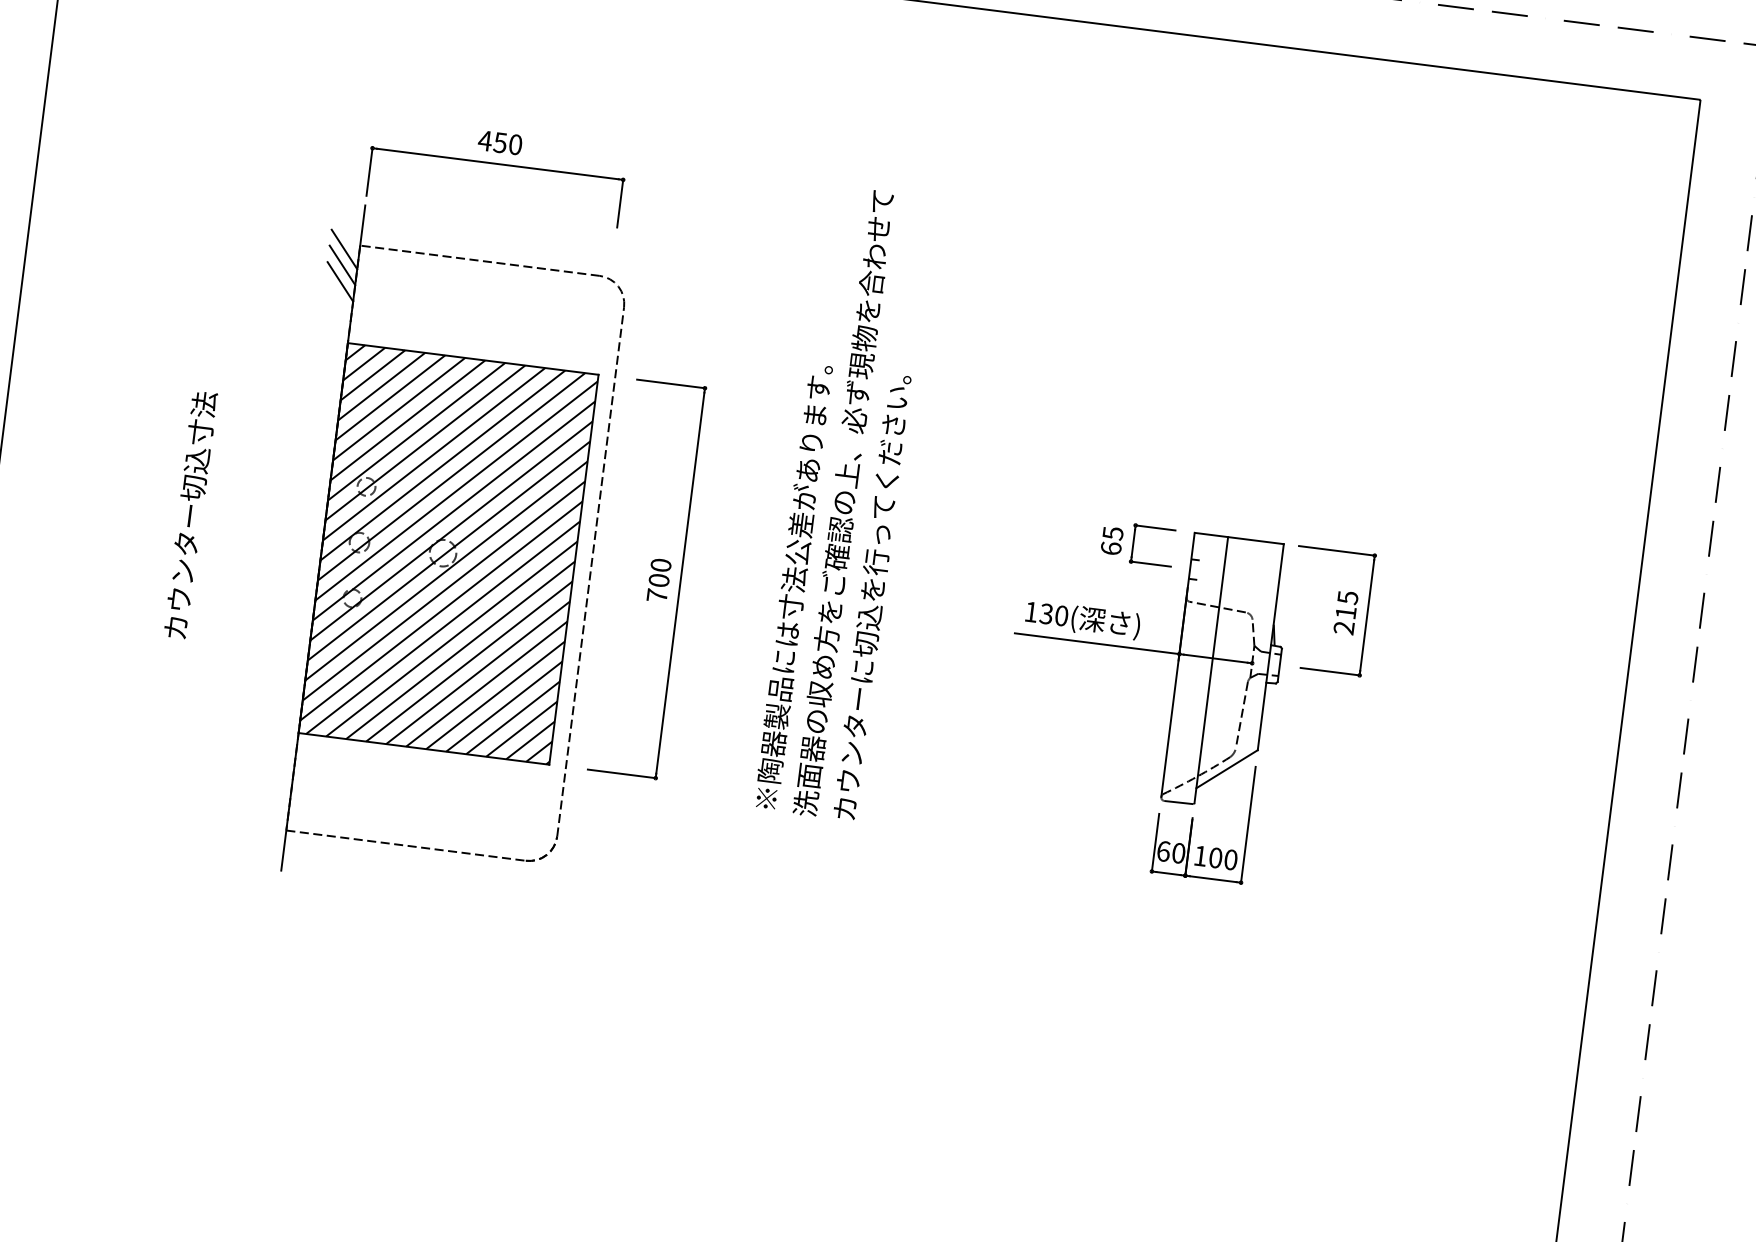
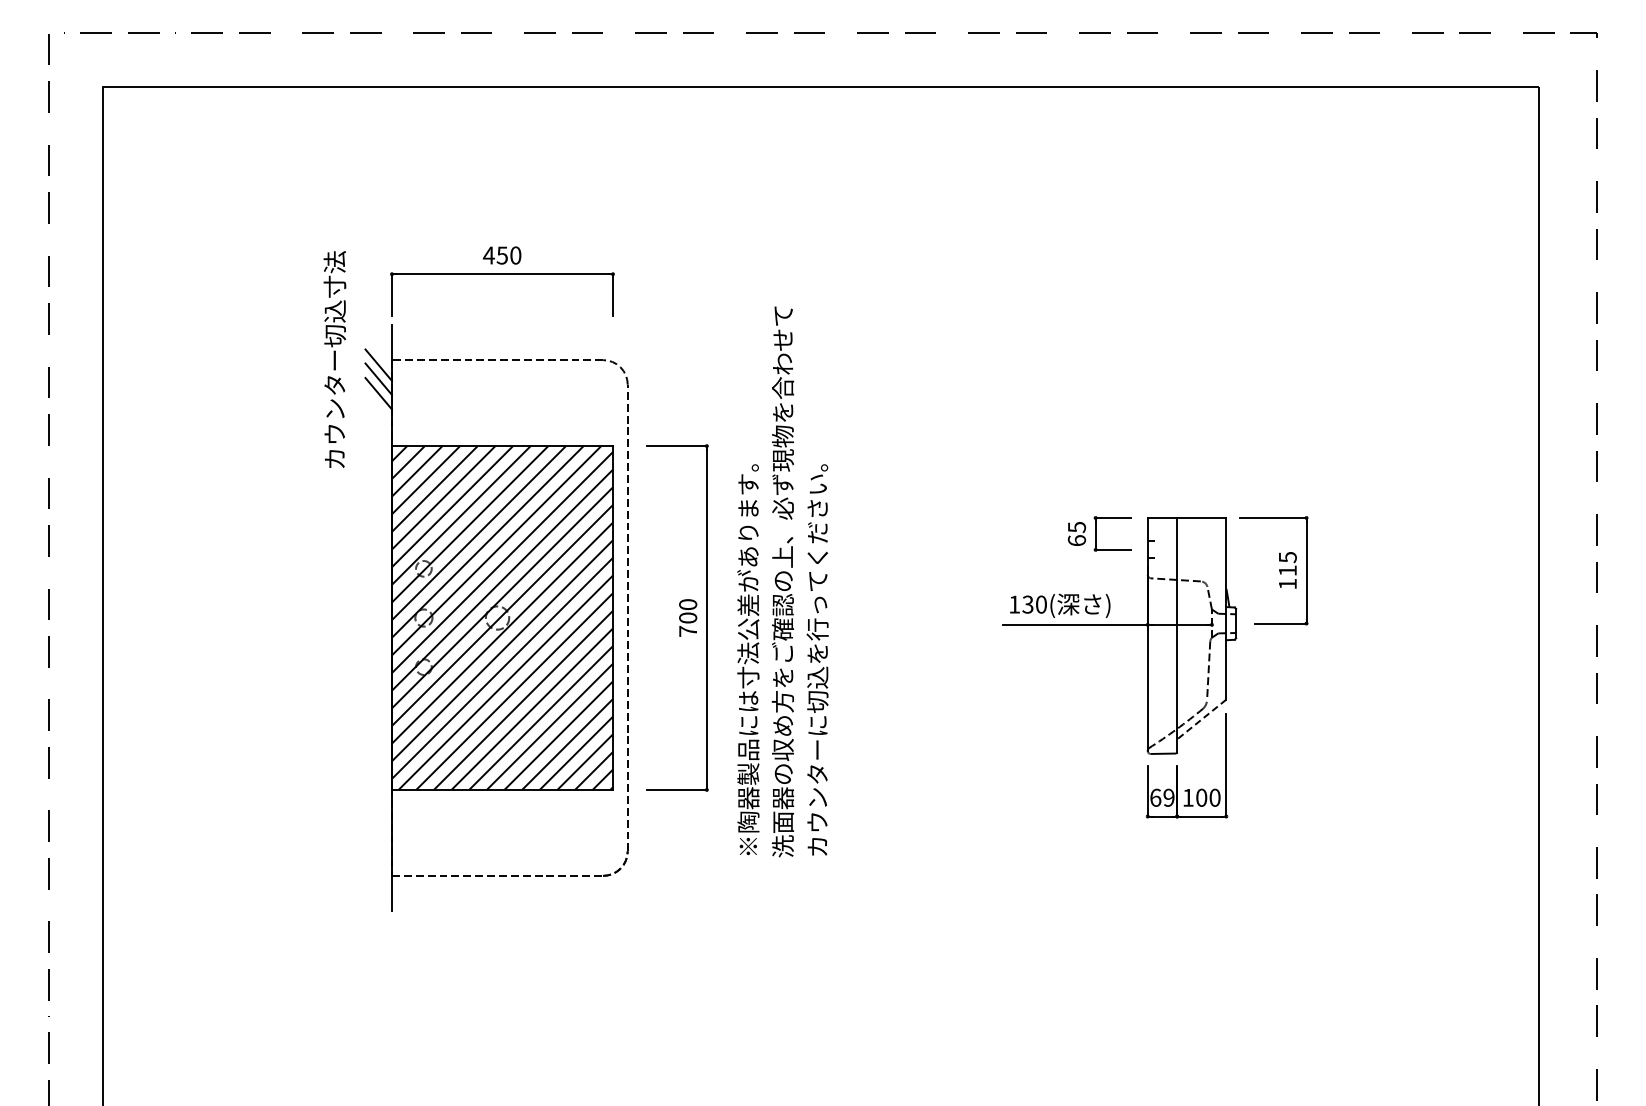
text: (843, 502) -> (782, 581), moved
text: (189, 514) -> (334, 359), moved
text: (1343, 627) -> (1287, 583), 215 -> 115
line: (1226, 769) -> (1201, 719), solid -> dashed
text: (1178, 852) -> (1168, 797), 60 -> 69

